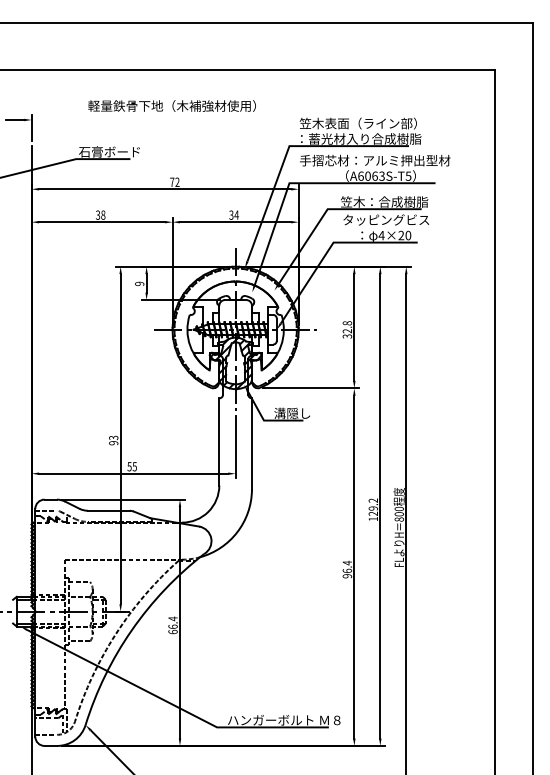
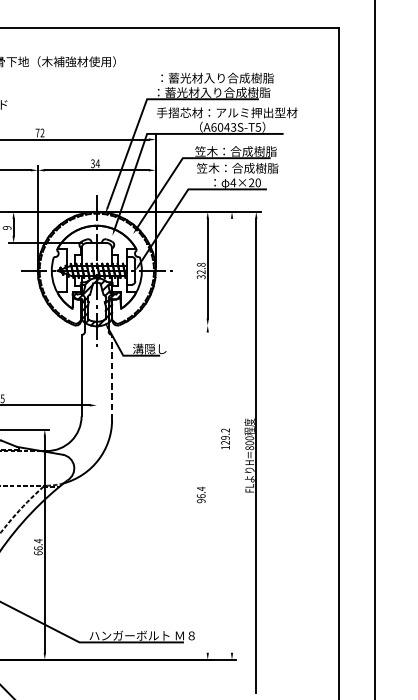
text: (361, 123) -> (214, 78), 笠木表面（ライン部） -> ：蓄光材入り合成樹脂
text: (375, 175) -> (227, 126), A6063S-T5 -> A6043S-T5
text: (385, 219) -> (236, 167), タッピングビス -> 笠木：合成樹脂
line: (310, 388) -> (166, 325), removed
line: (251, 444) -> (111, 378), solid -> dashed
line: (235, 447) -> (96, 380), removed
line: (380, 506) -> (232, 435), removed
line: (354, 566) -> (207, 492), removed

